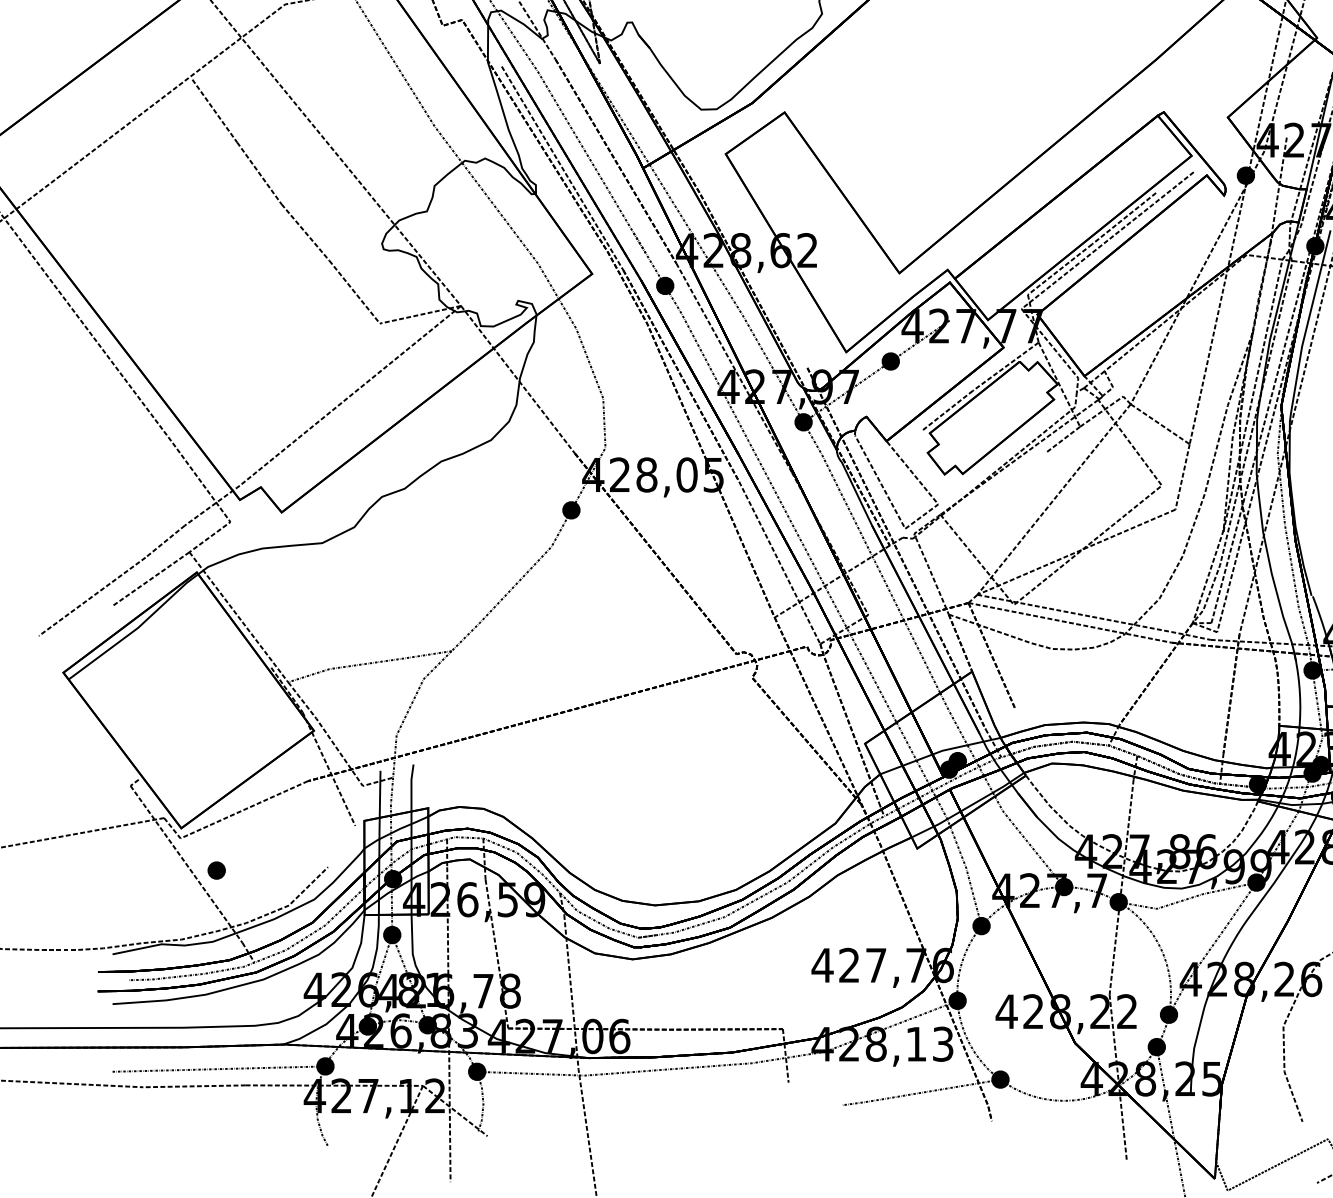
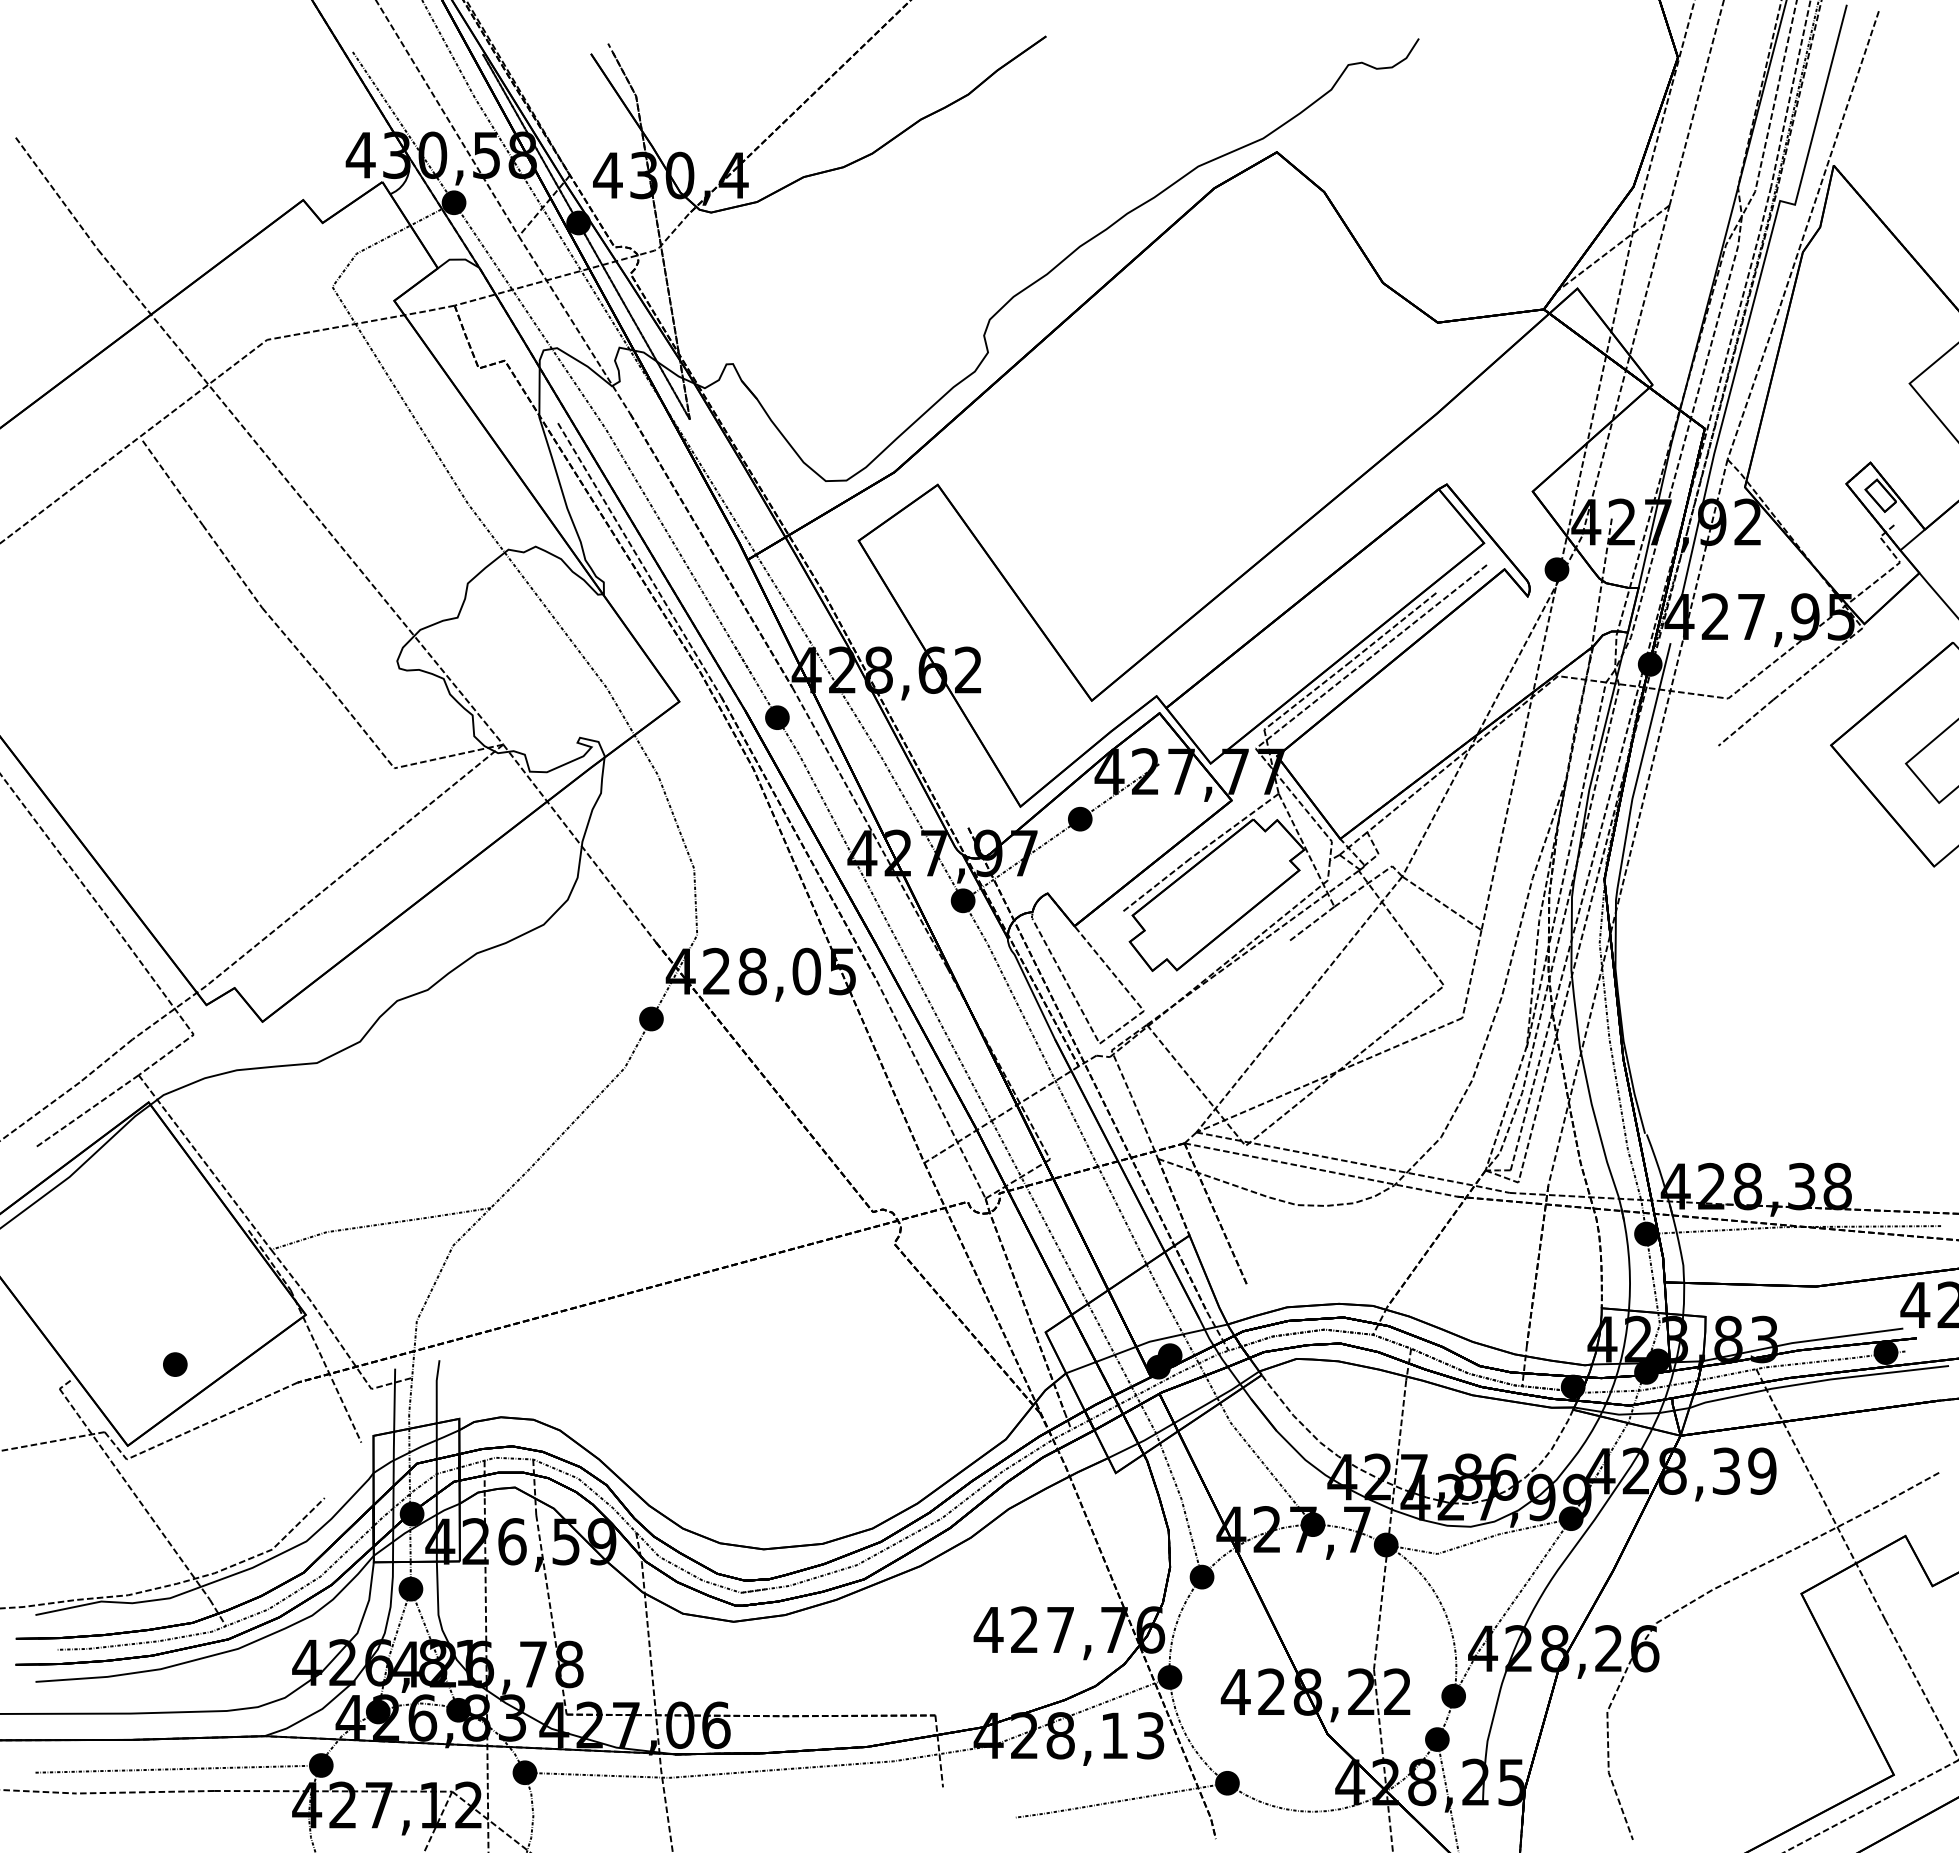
part: (216, 870) -> (175, 1364), moved

